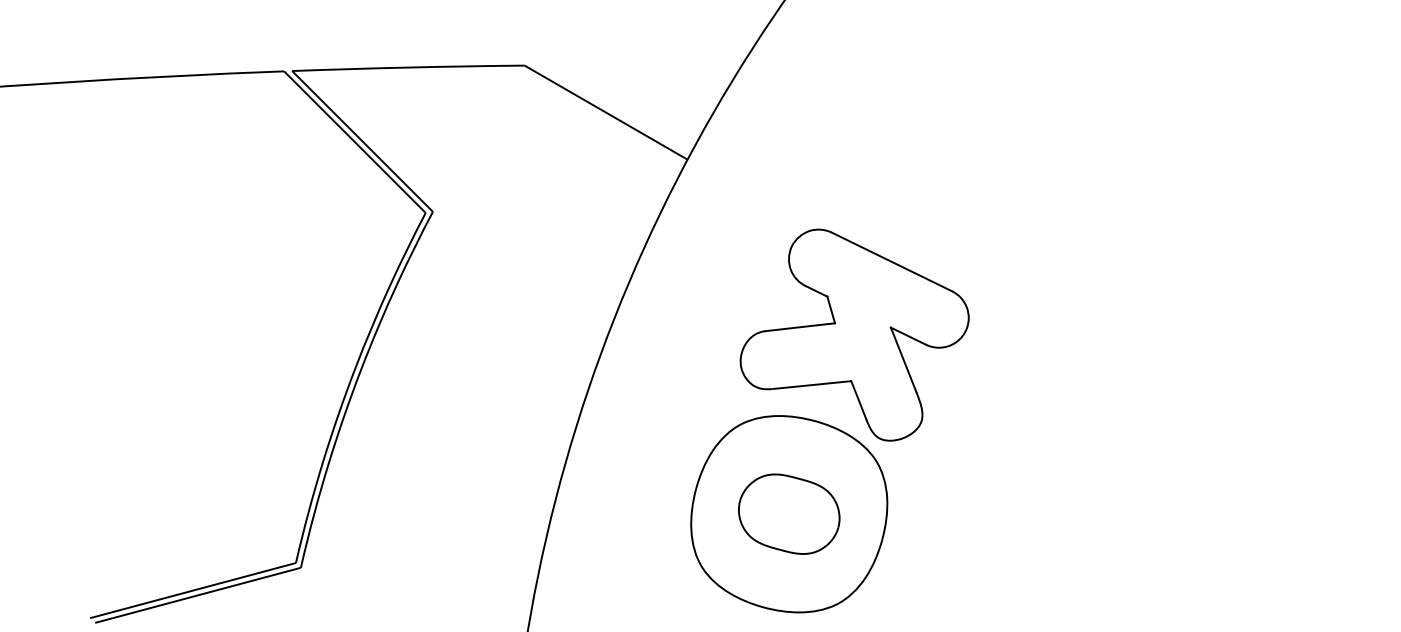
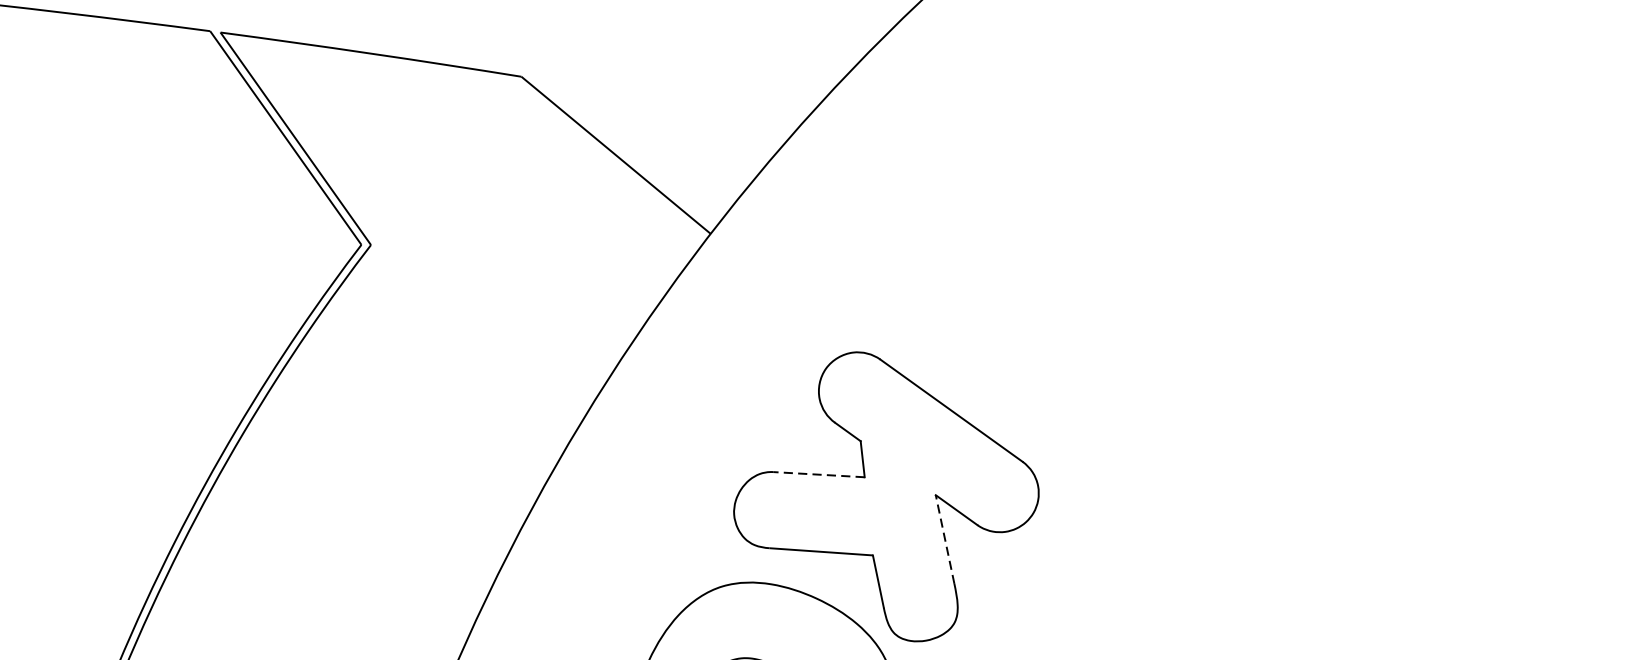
line: (799, 327) -> (818, 474), solid -> dashed
line: (903, 359) -> (944, 539), solid -> dashed

